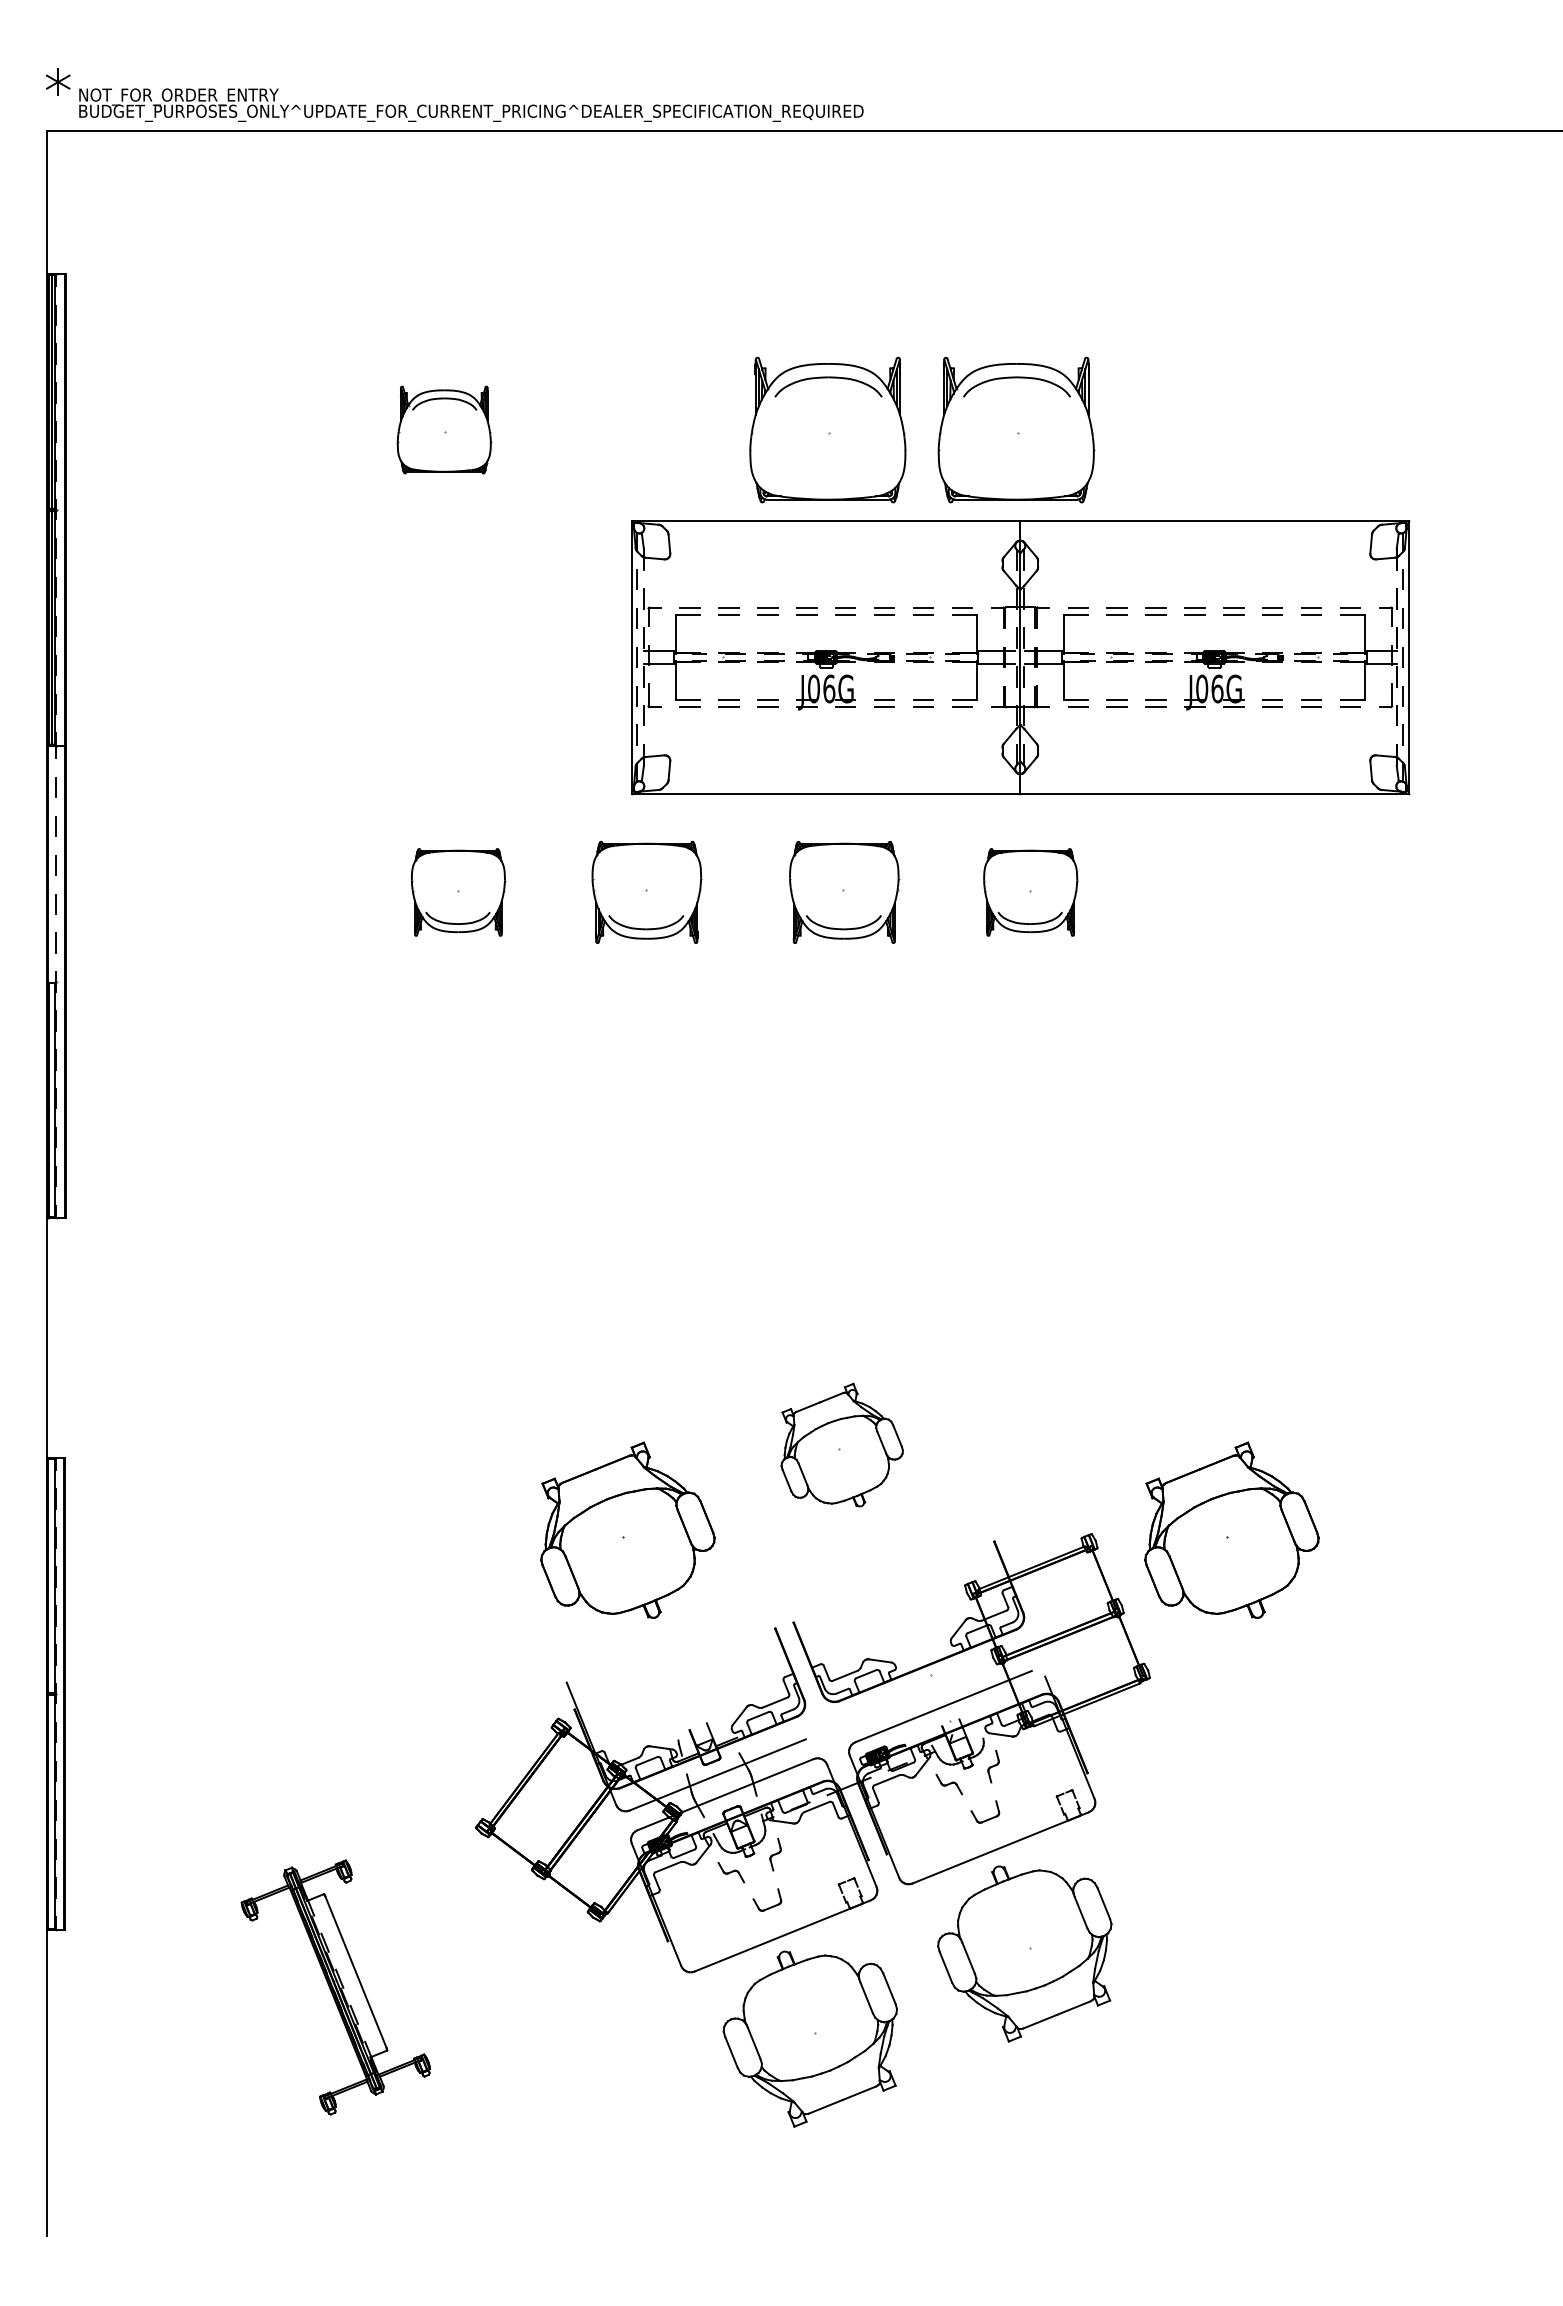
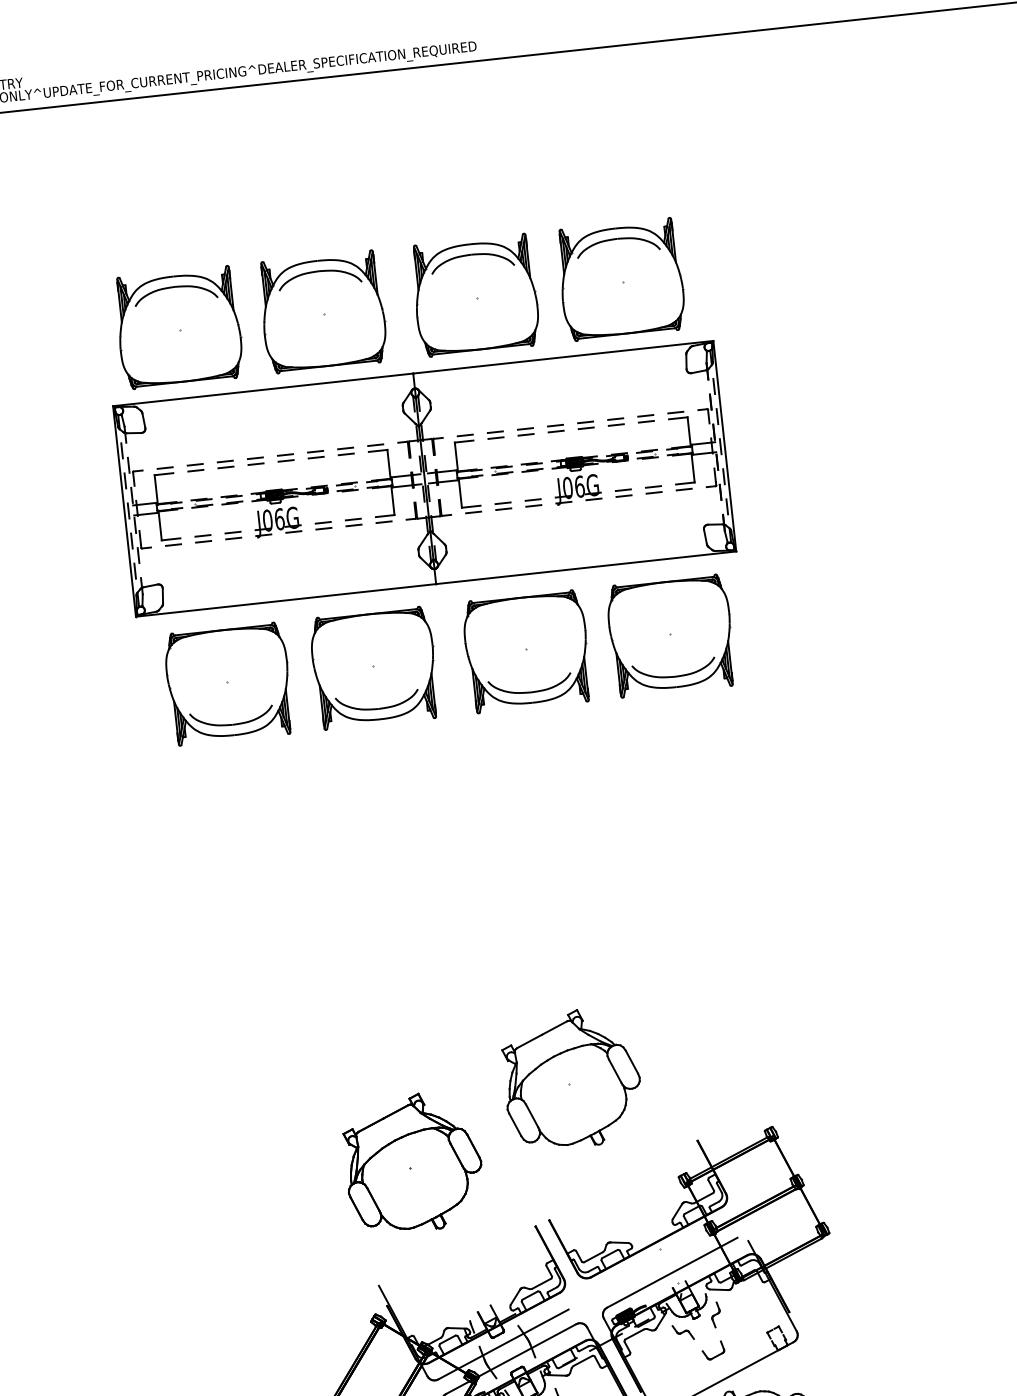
part: (444, 429) -> (179, 327), size x1.67
part: (630, 429) -> (322, 311), added
part: (1020, 657) -> (424, 478), moved
part: (458, 892) -> (228, 684), size x1.67
part: (646, 892) -> (374, 668), size x1.43
part: (844, 892) -> (527, 651), size x1.43
part: (1030, 892) -> (671, 635), size x1.67
part: (841, 1444) -> (571, 1078), size x1.43
part: (1231, 1529) -> (880, 1111), removed

